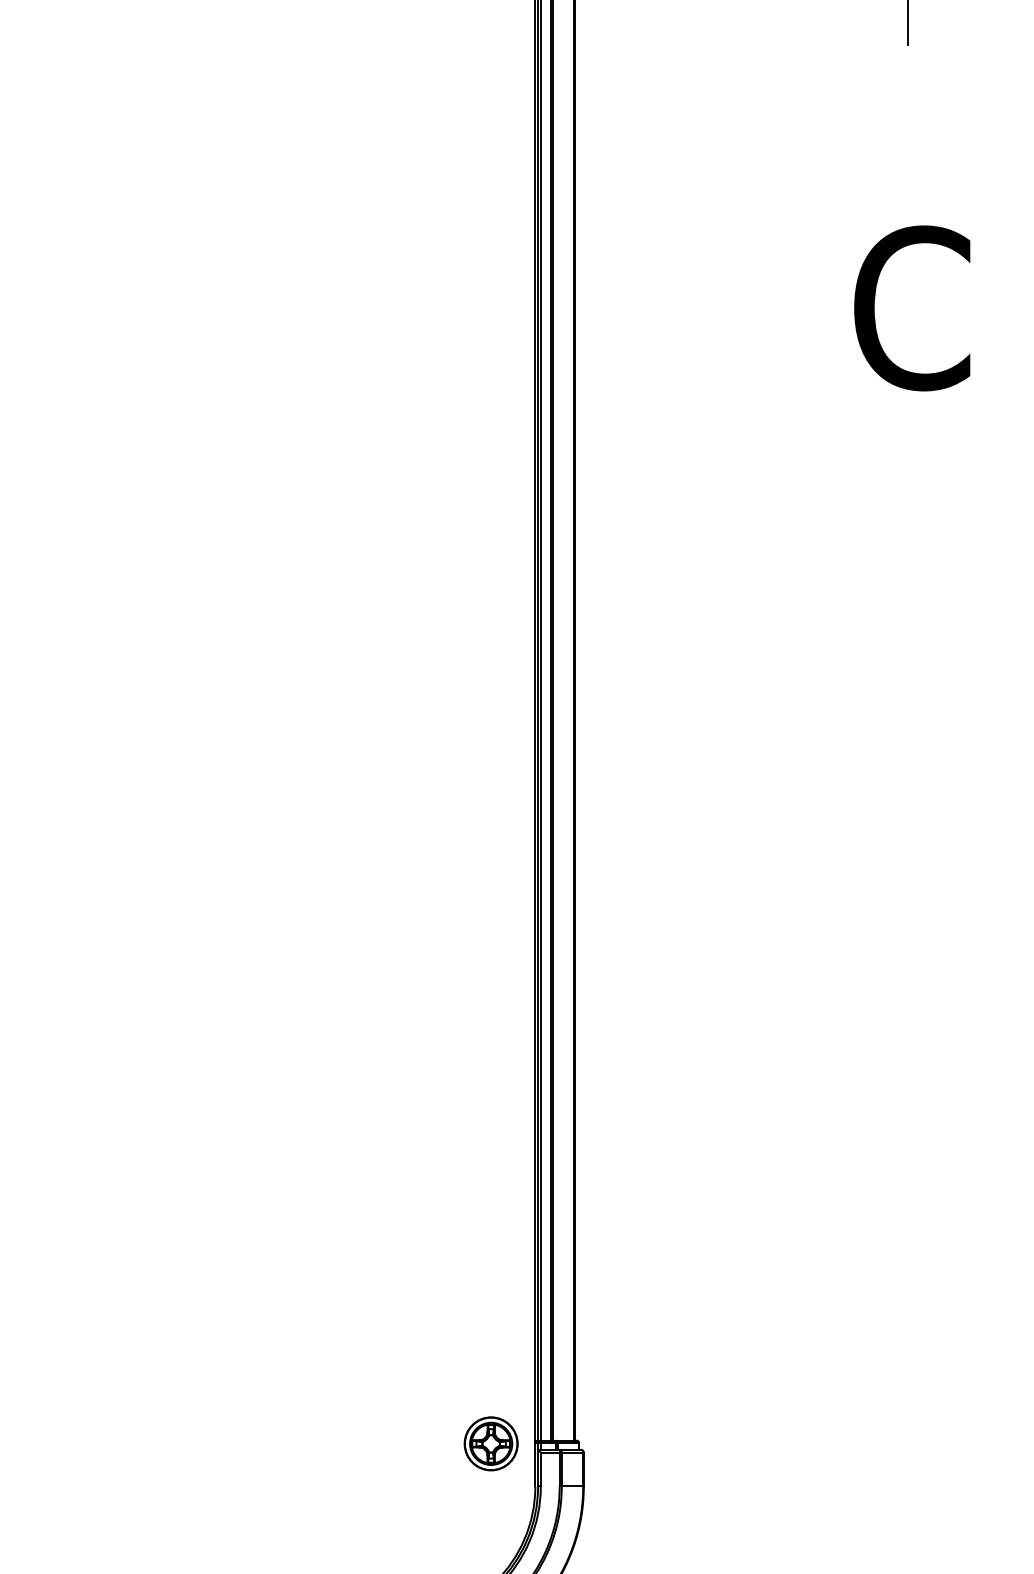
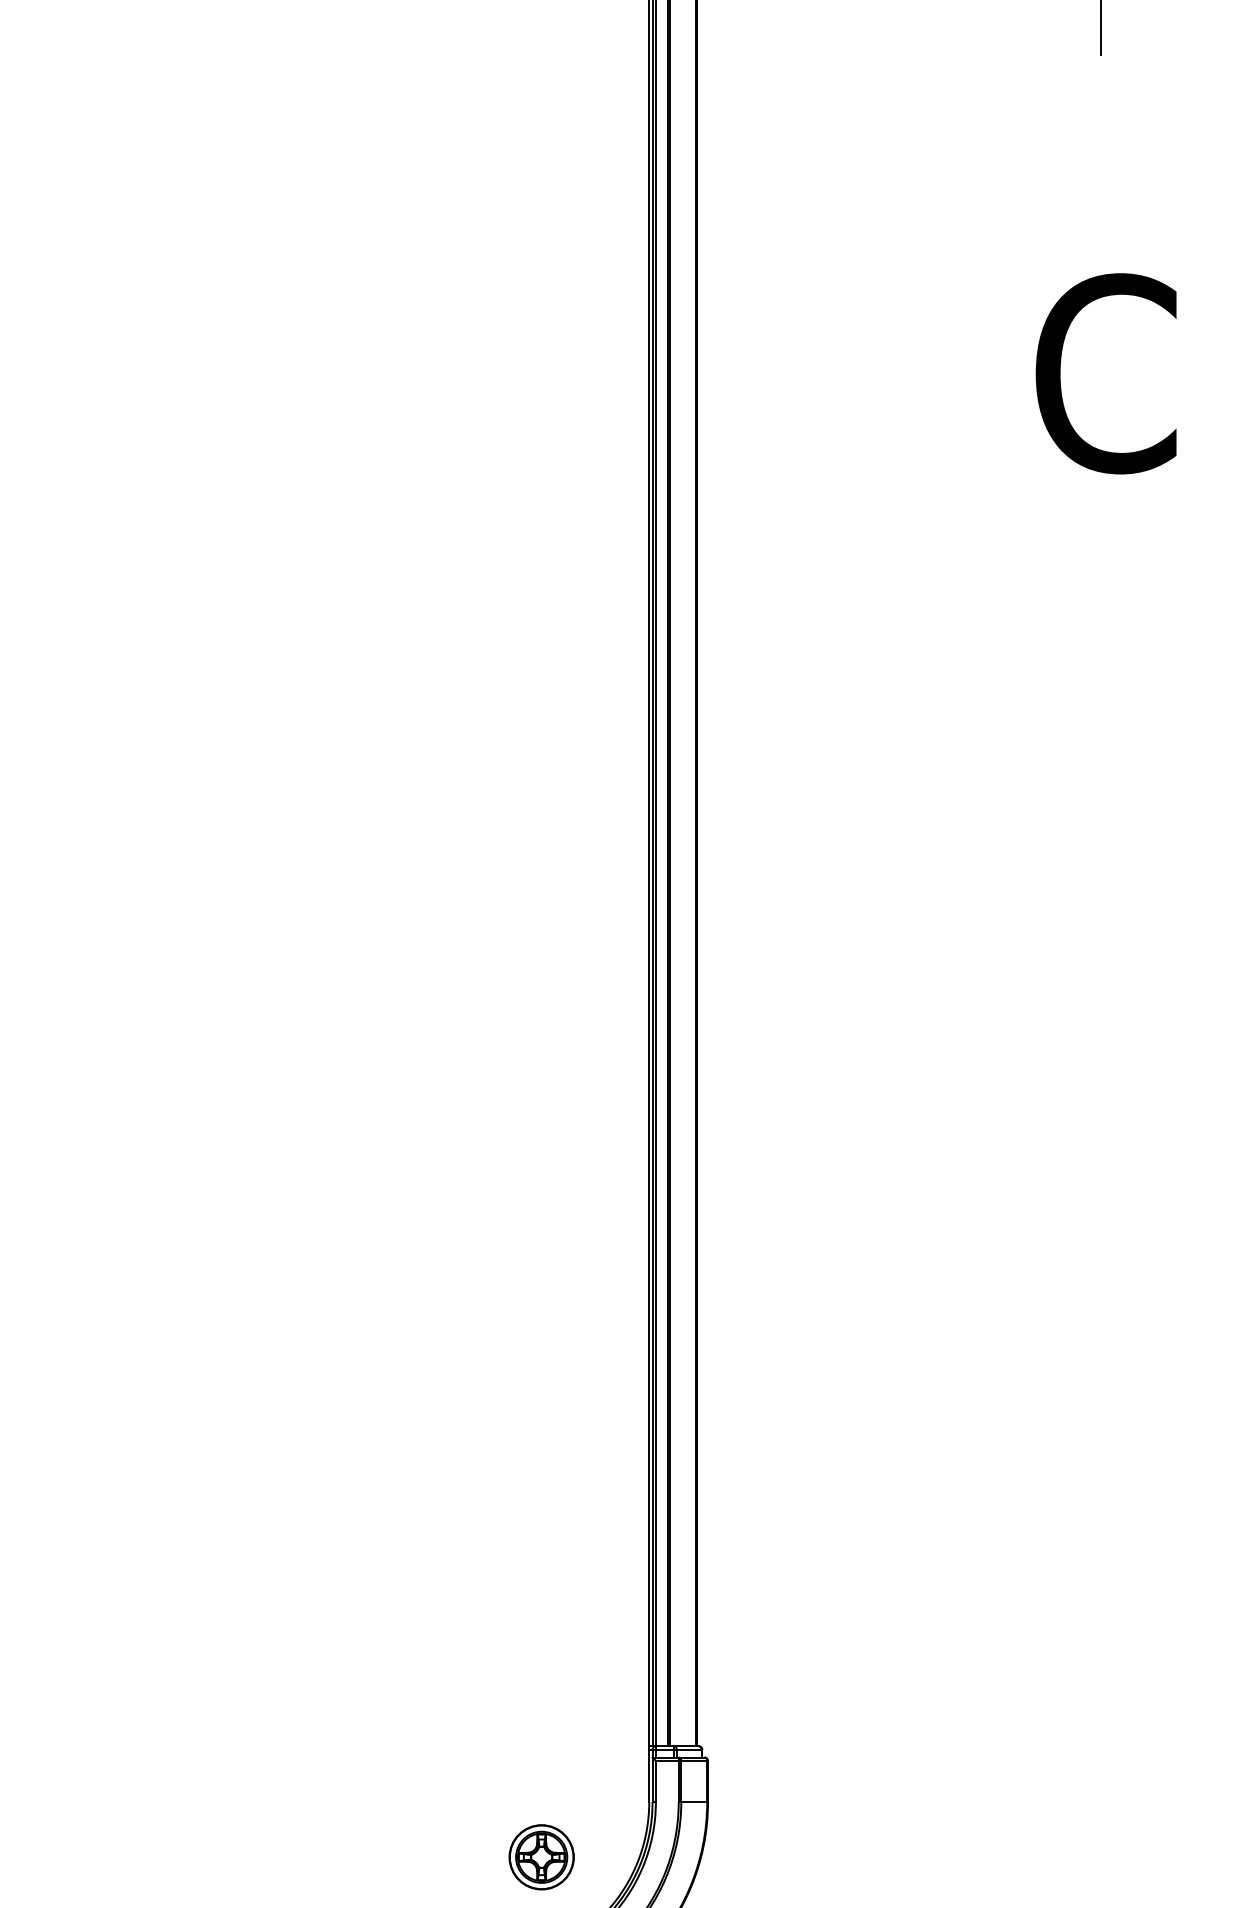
part: (491, 1444) -> (541, 1857), moved

